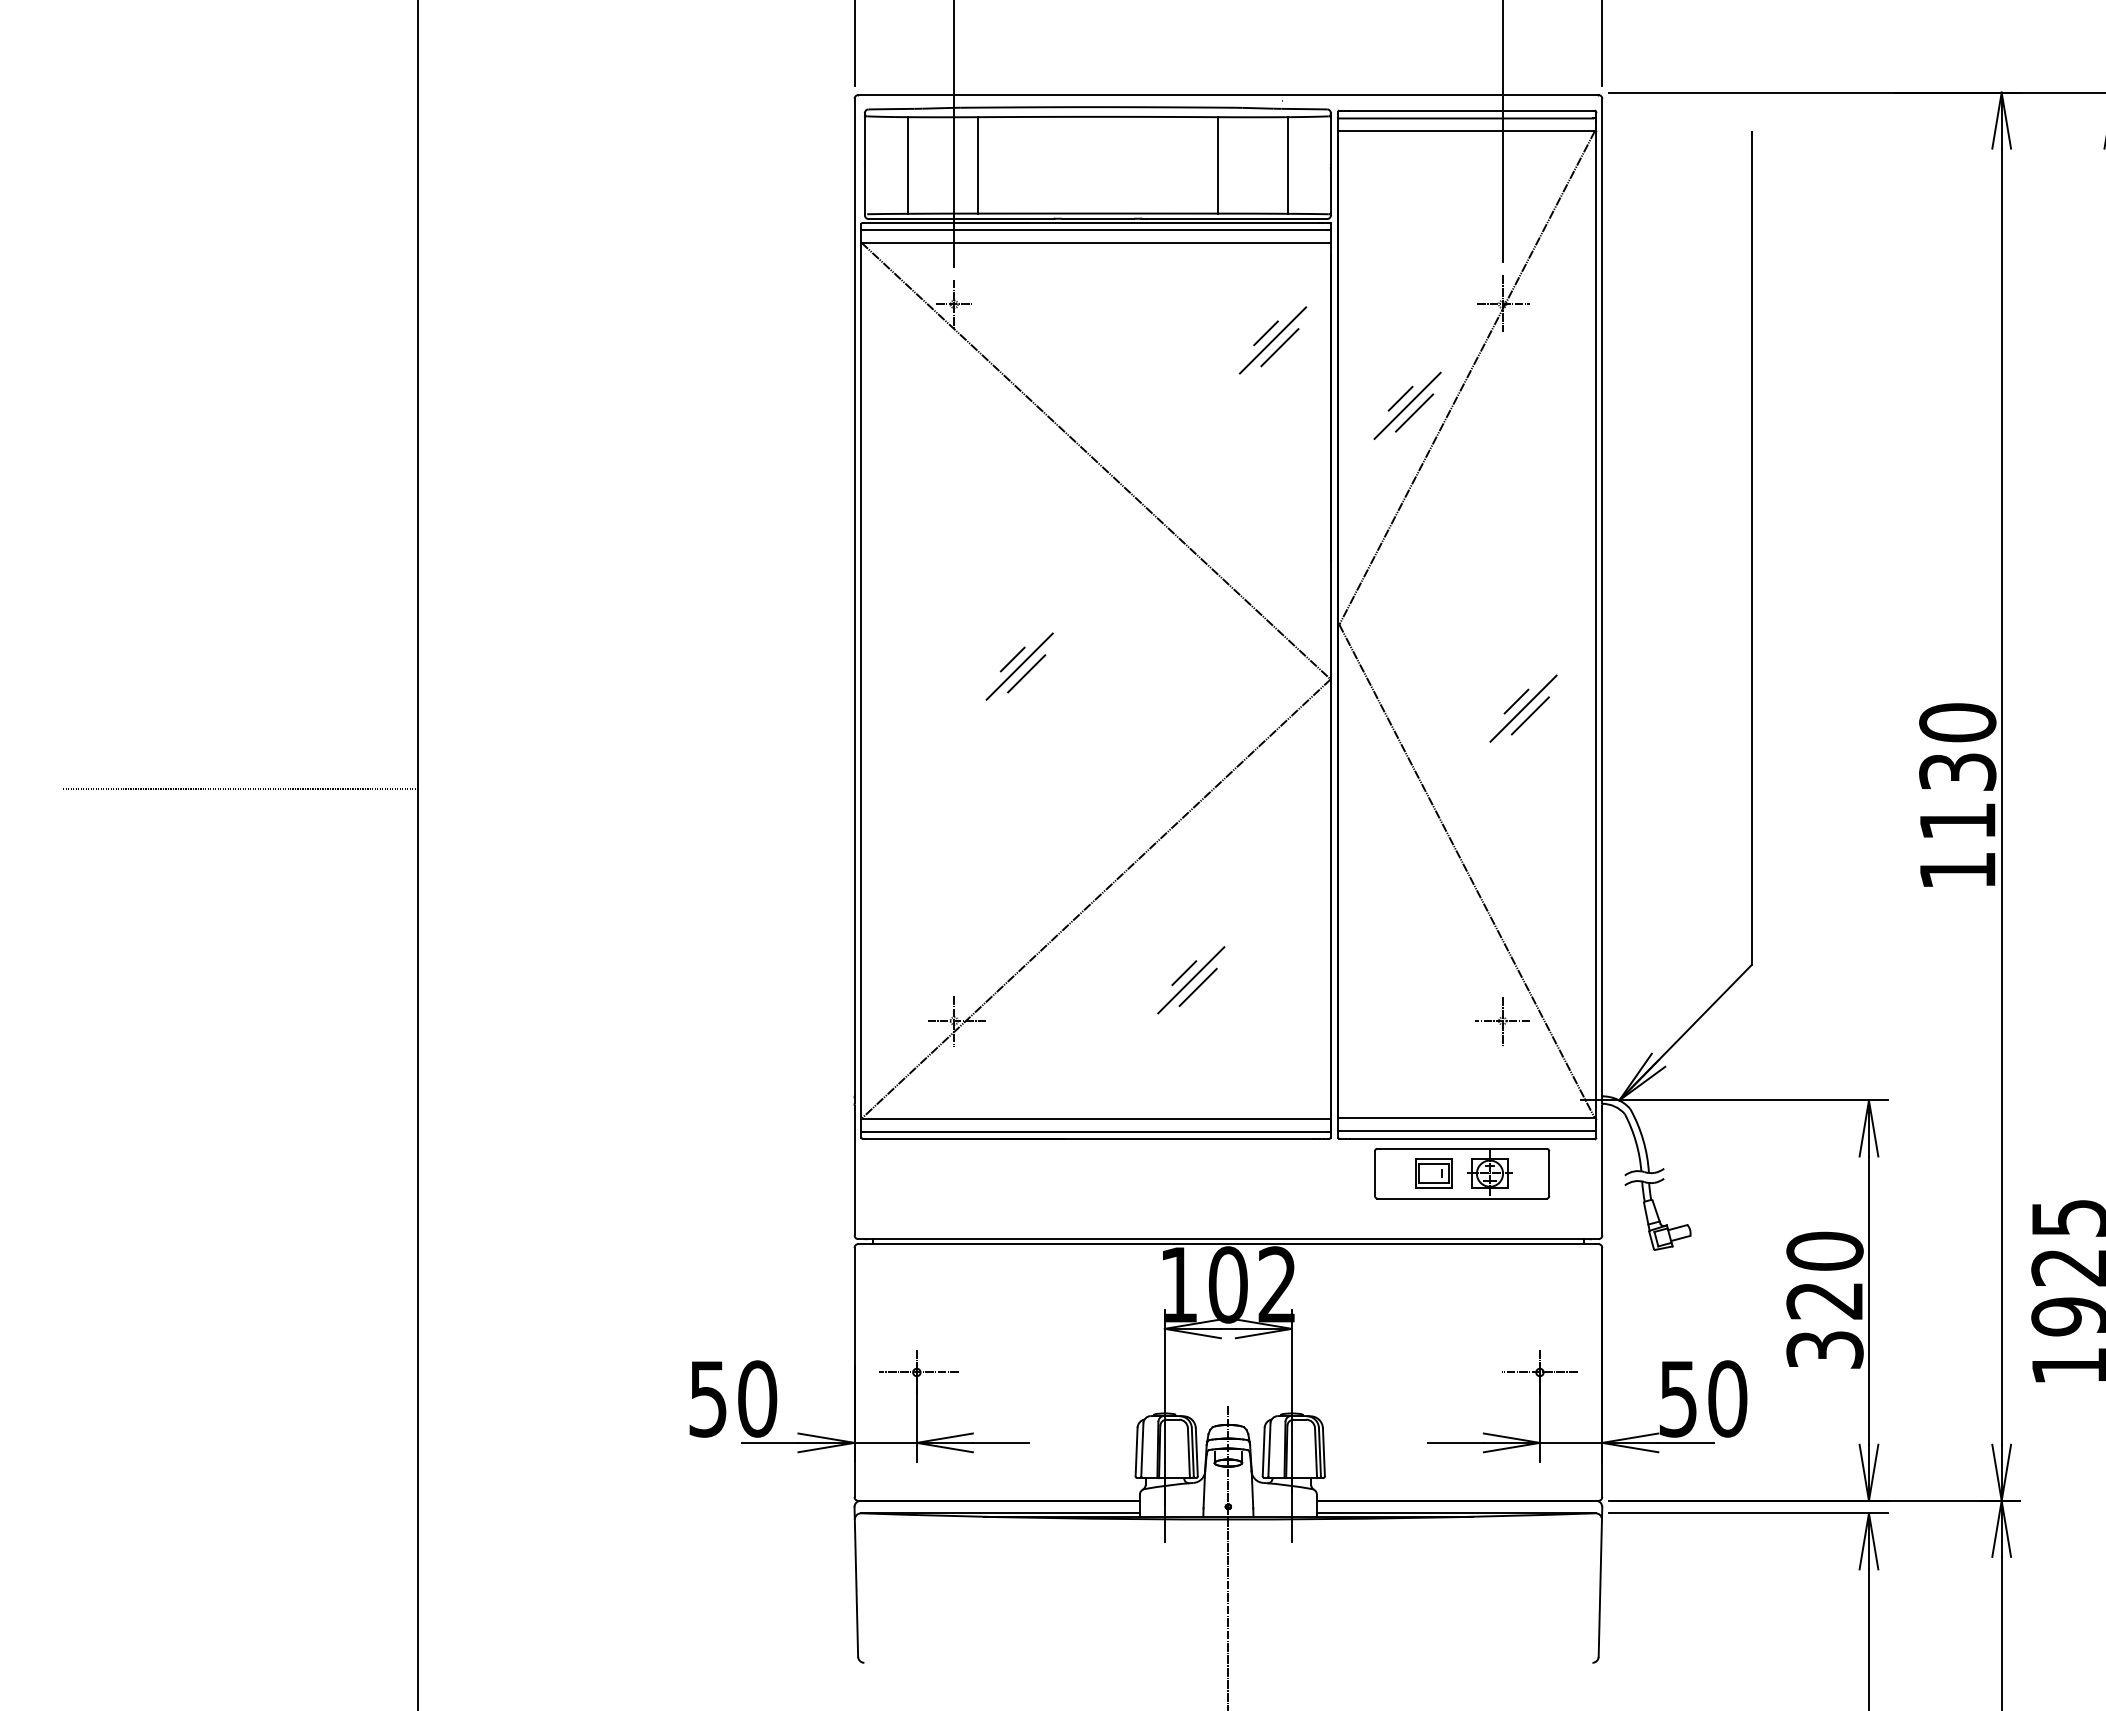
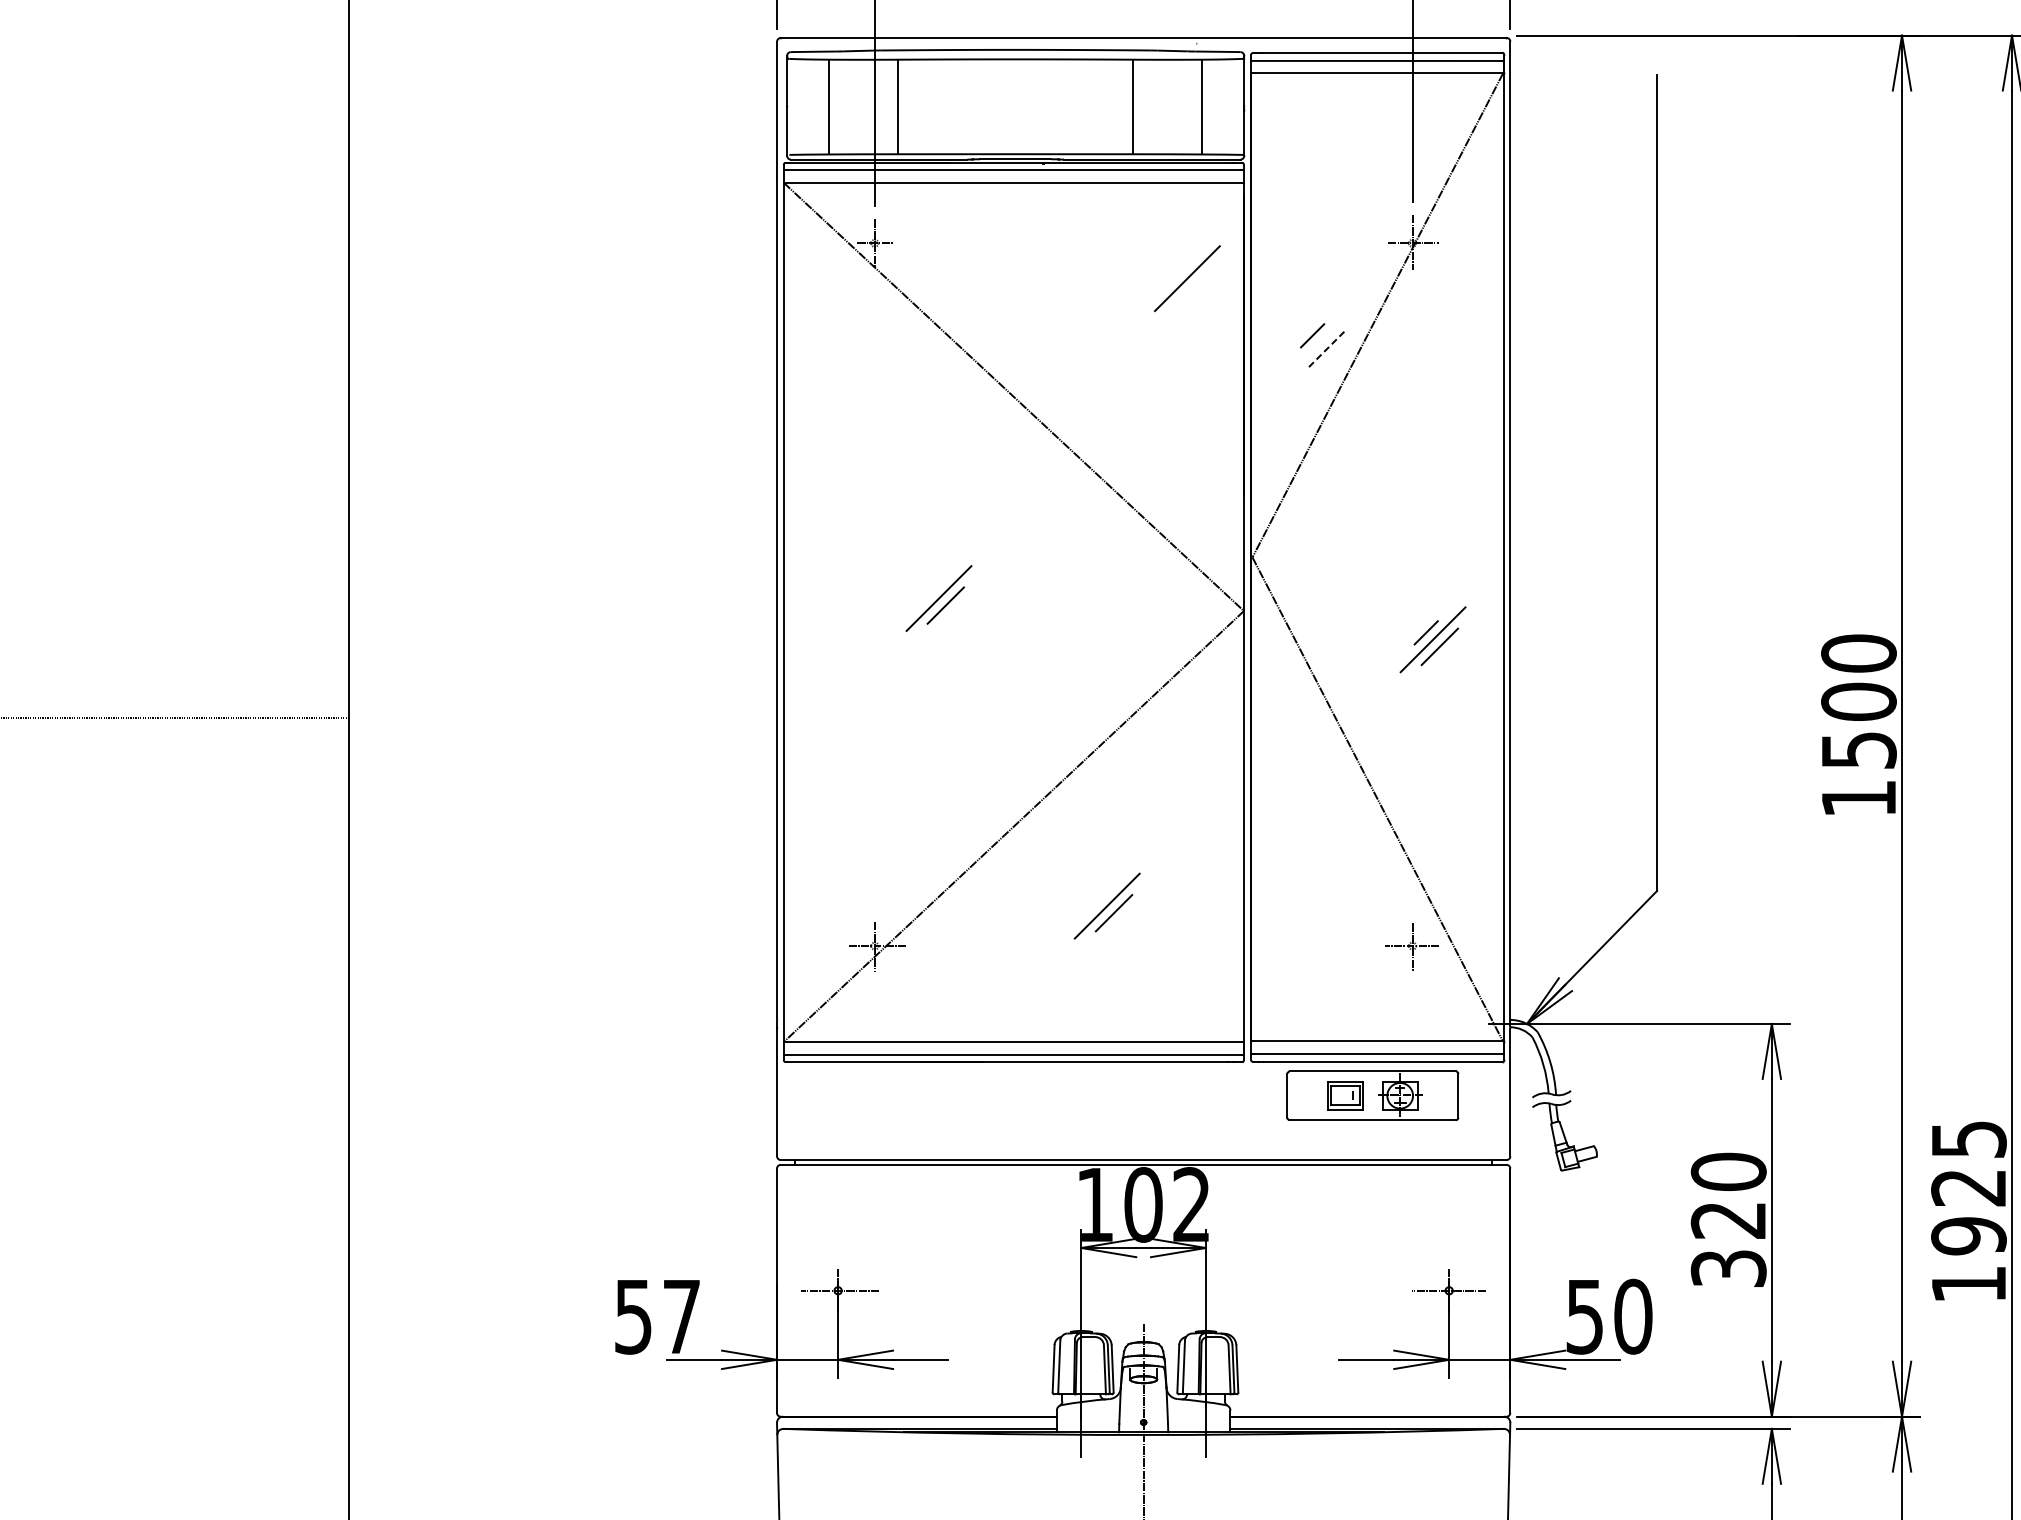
line: (1265, 333) -> (1180, 271), removed
line: (1279, 347) -> (1193, 285), removed
line: (1407, 405) -> (1319, 342), removed
line: (1414, 413) -> (1326, 350), solid -> dashed
line: (1012, 659) -> (931, 591), removed
text: (1957, 795) -> (1858, 724), 1130 -> 1500
line: (1184, 972) -> (1100, 898), removed
text: (757, 1398) -> (681, 1316), 50 -> 57

